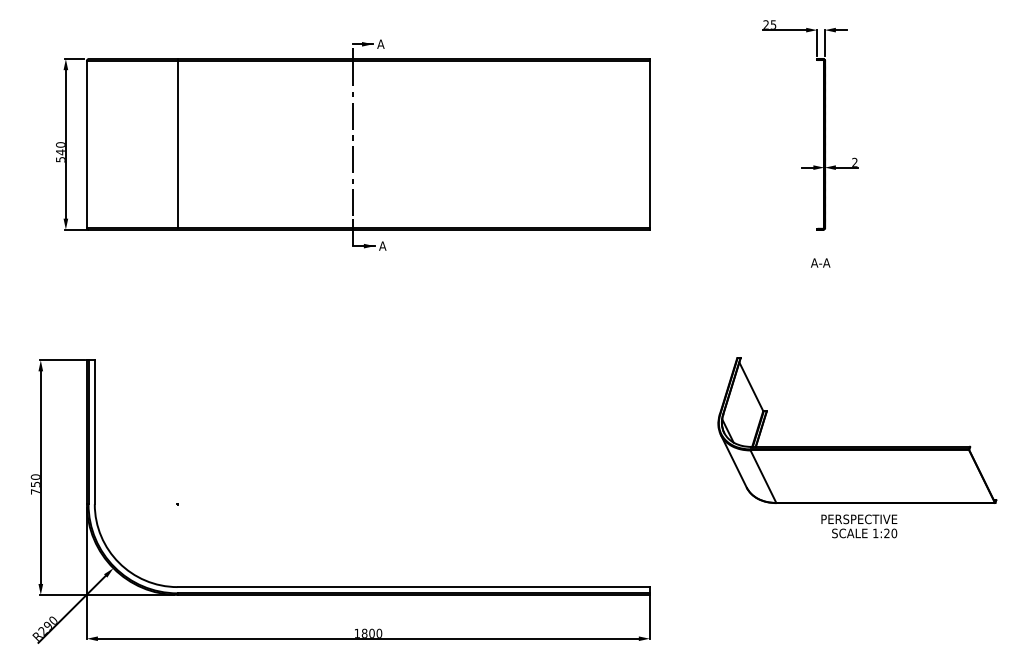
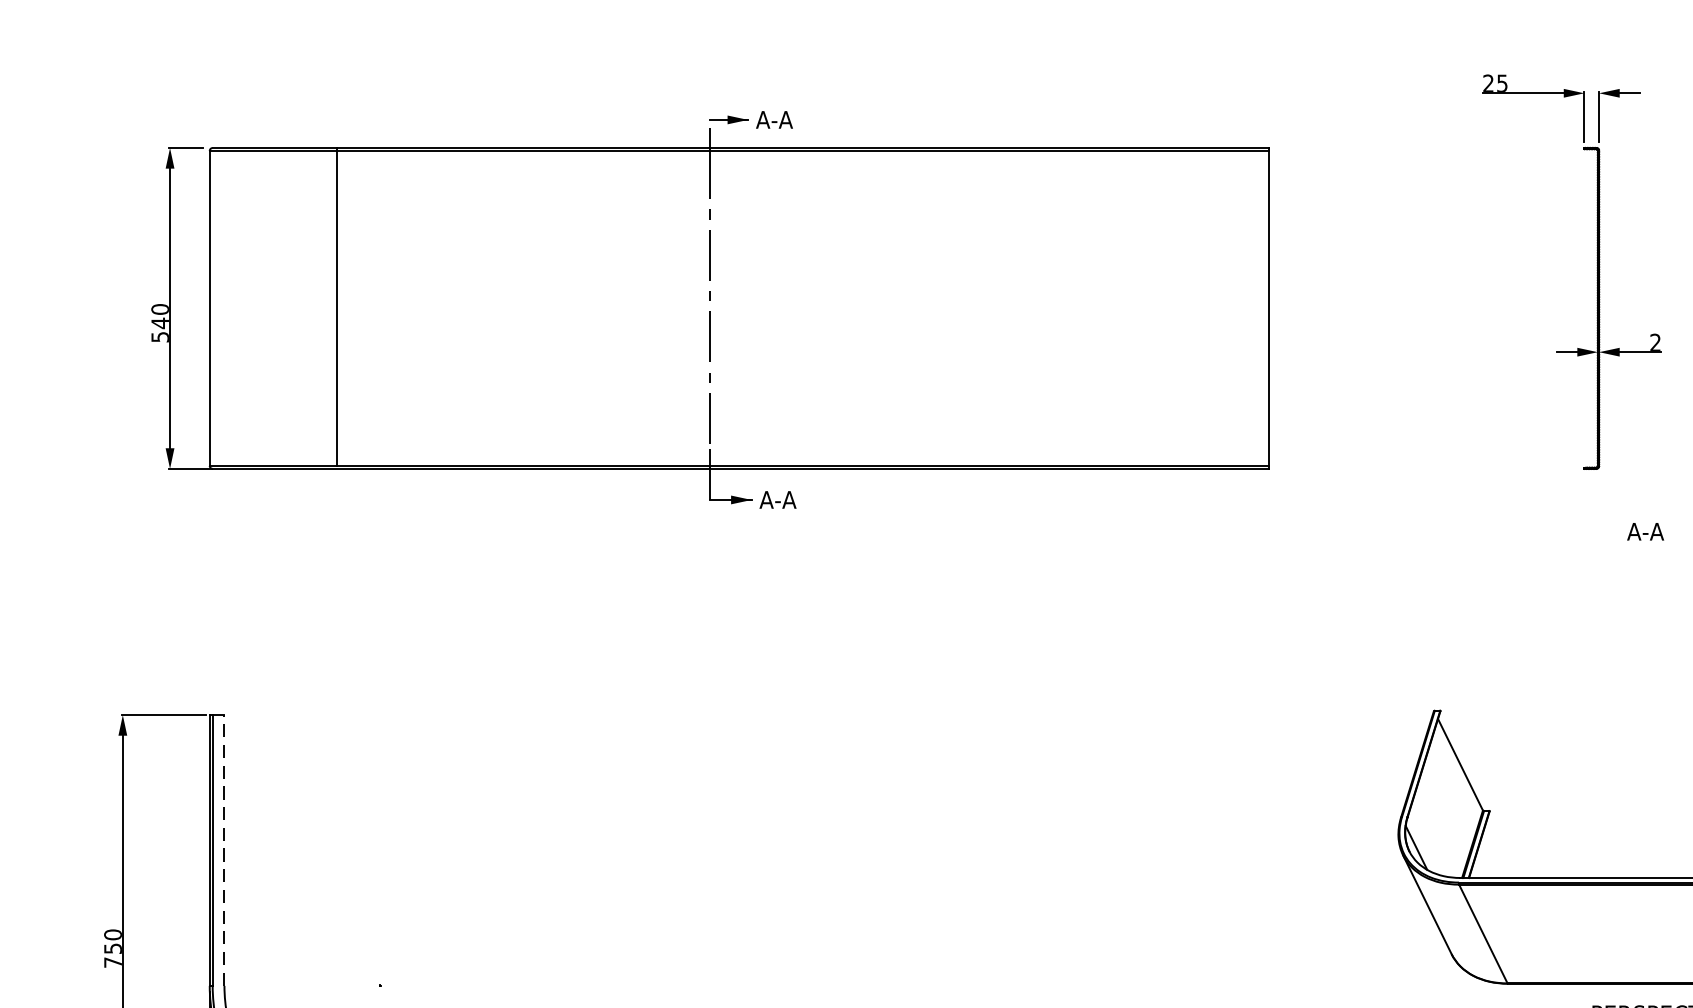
text: (390, 43) -> (781, 118), A -> A-A
line: (177, 143) -> (336, 306), moved
text: (392, 245) -> (784, 498), A -> A-A
text: (820, 262) -> (1645, 530), moved
line: (94, 432) -> (223, 850), solid -> dashed

